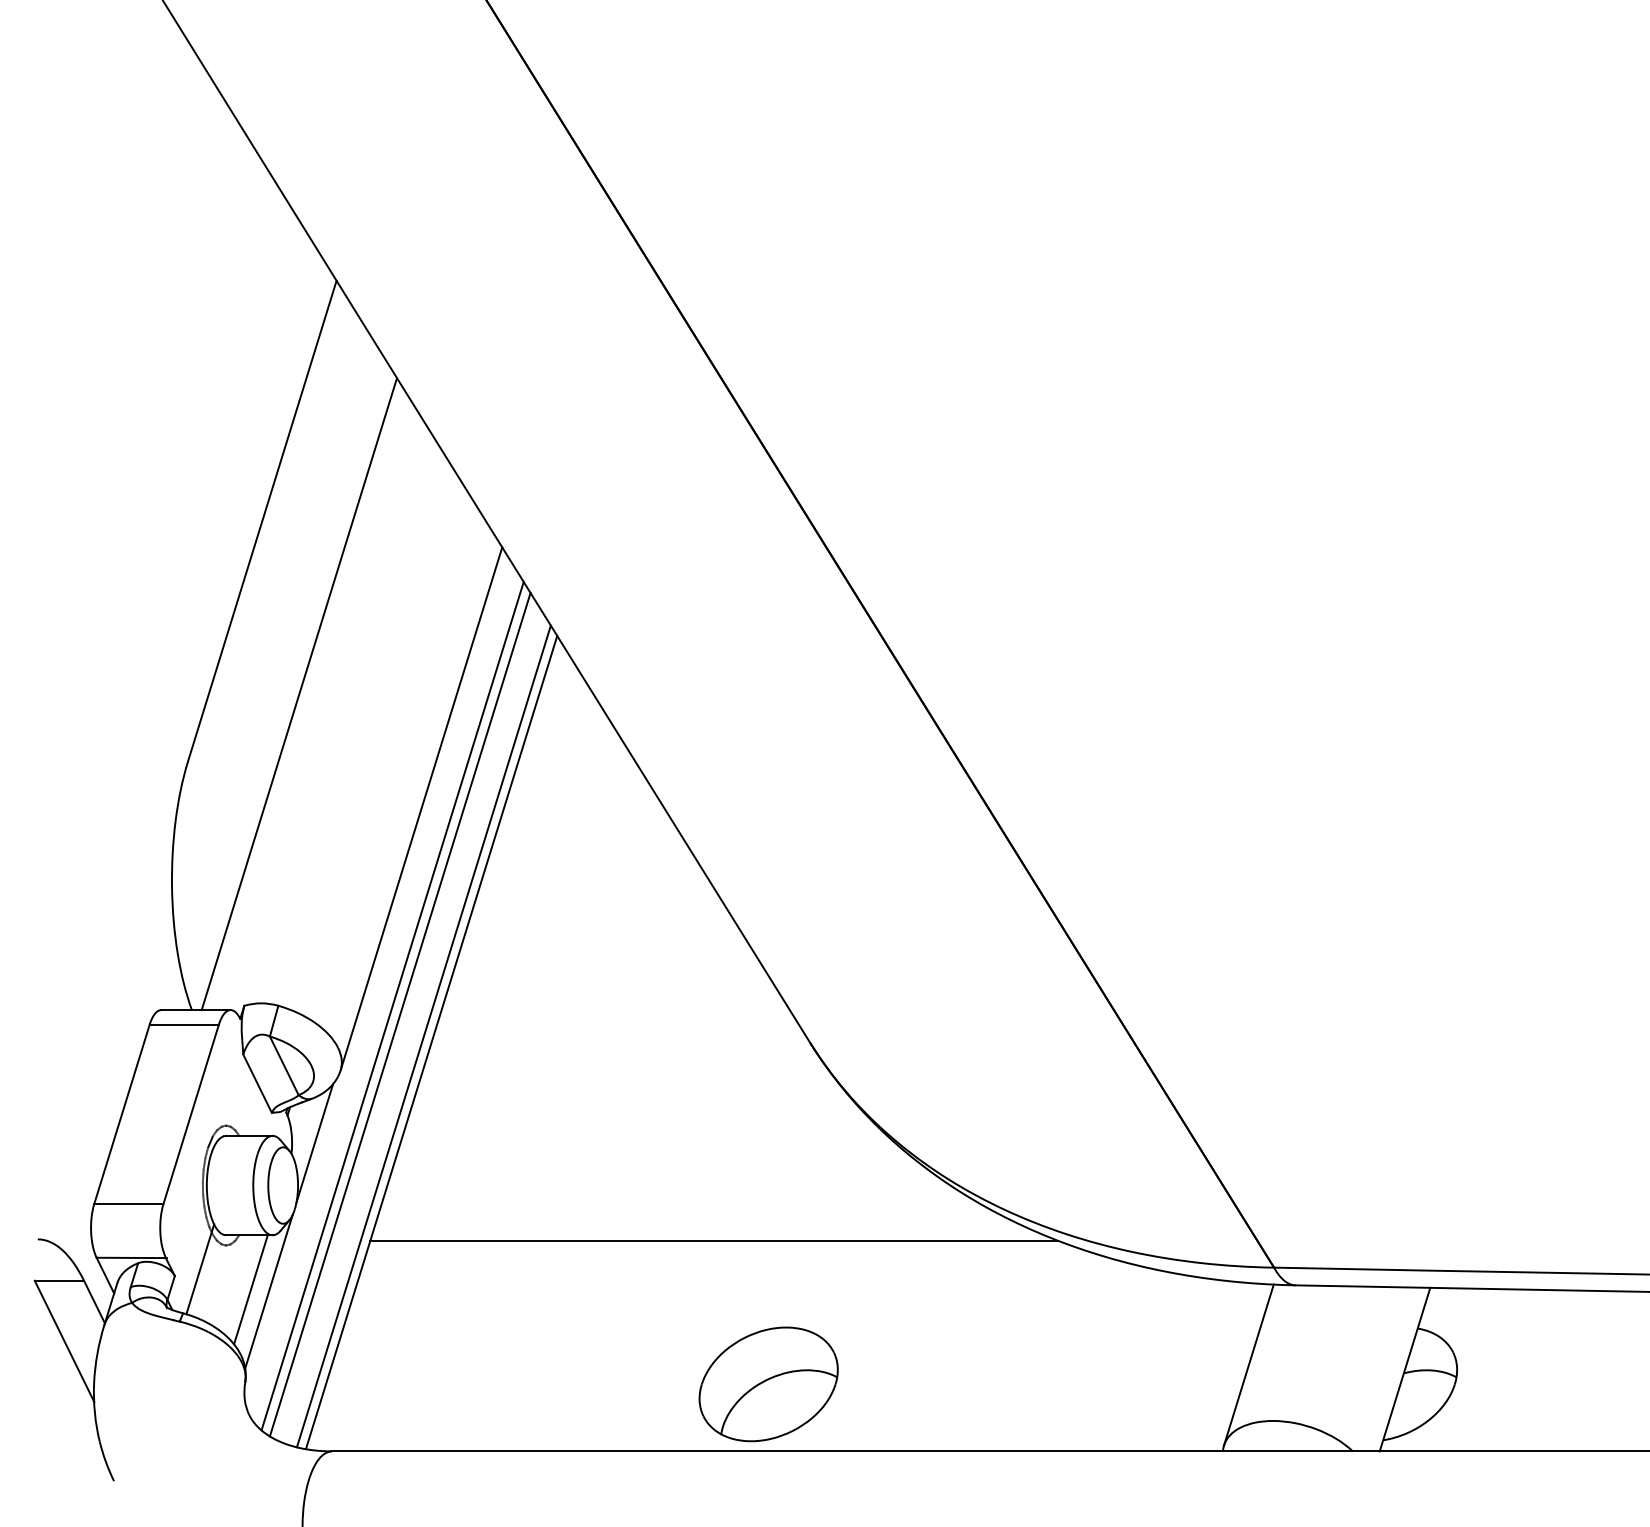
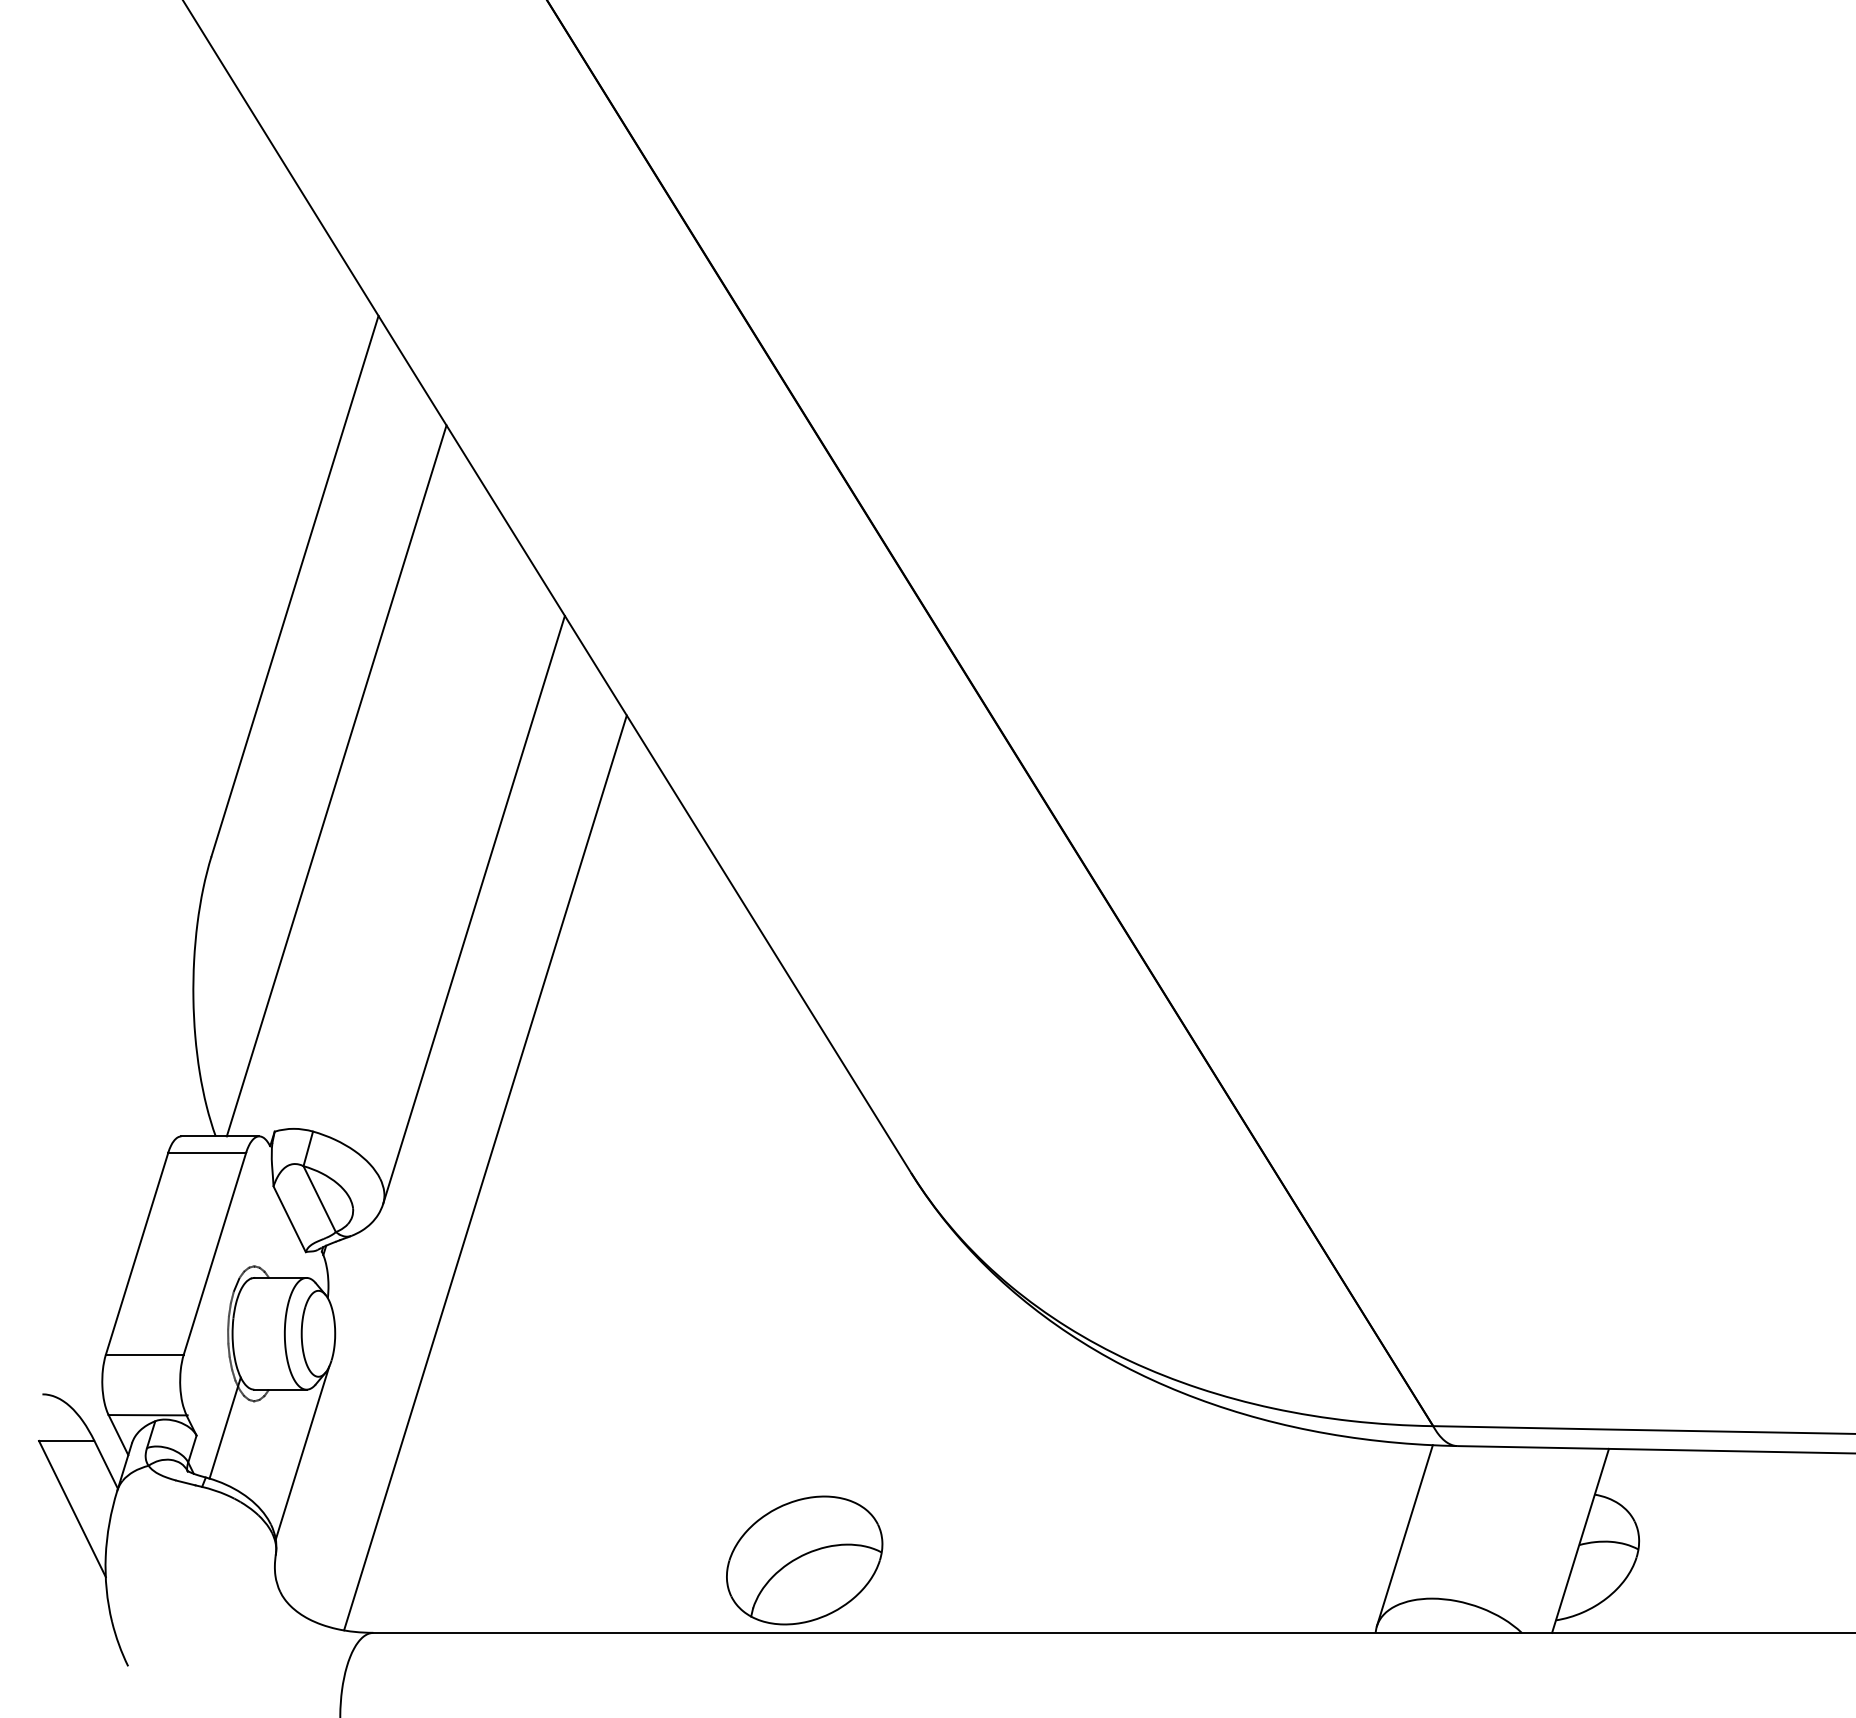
line: (392, 1005) -> (441, 1131), removed
line: (399, 1014) -> (449, 1141), removed
line: (423, 1035) -> (476, 1165), removed
line: (314, 1143) -> (353, 1286), removed
line: (714, 1240) -> (803, 1395), removed
line: (251, 1289) -> (282, 1450), removed
part: (768, 1384) -> (804, 1560), moved

